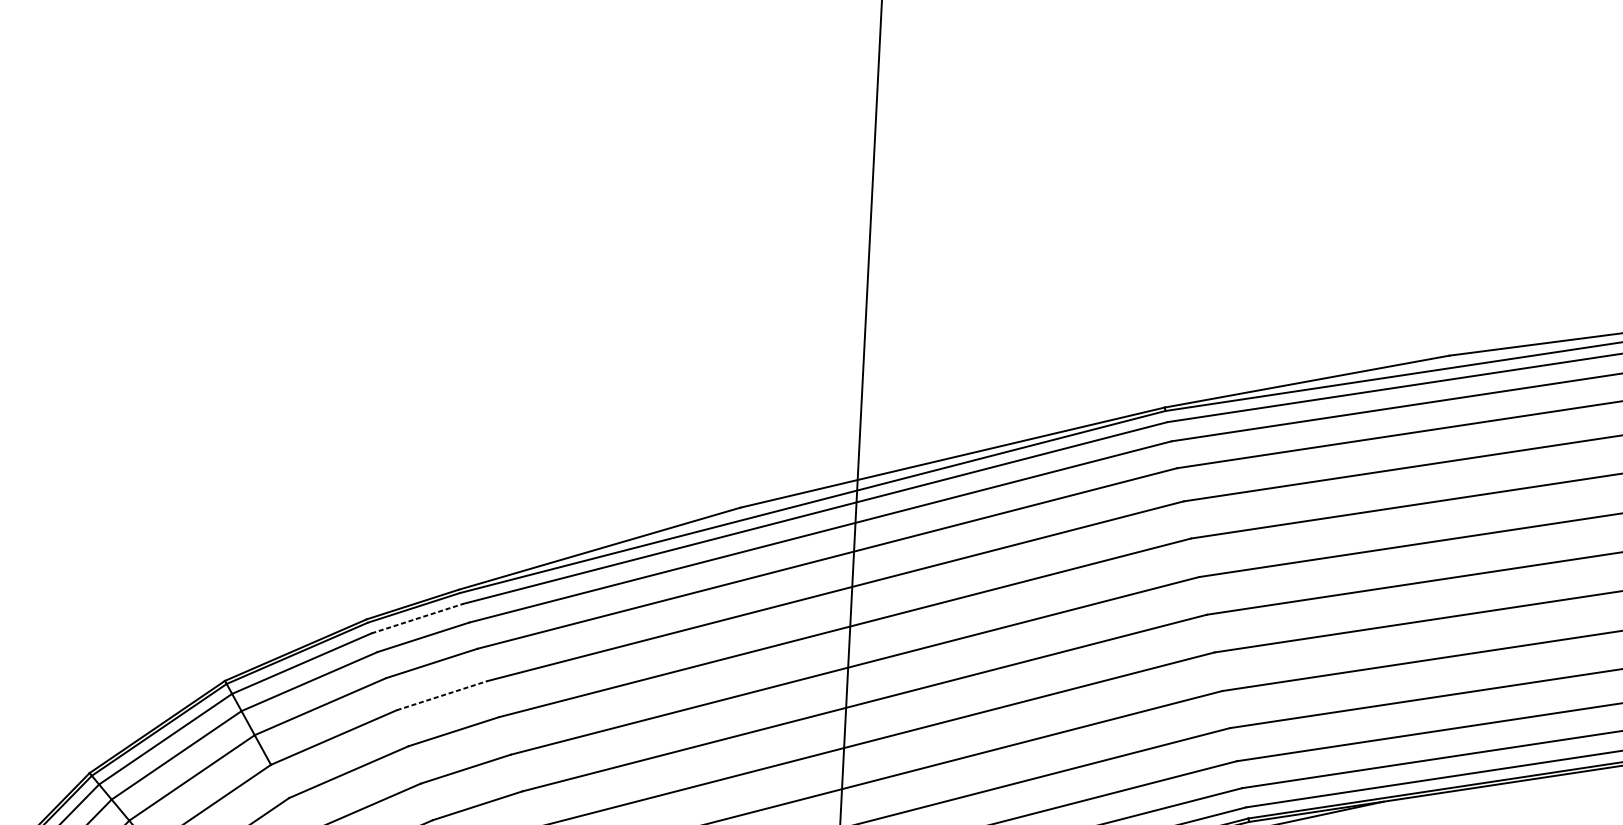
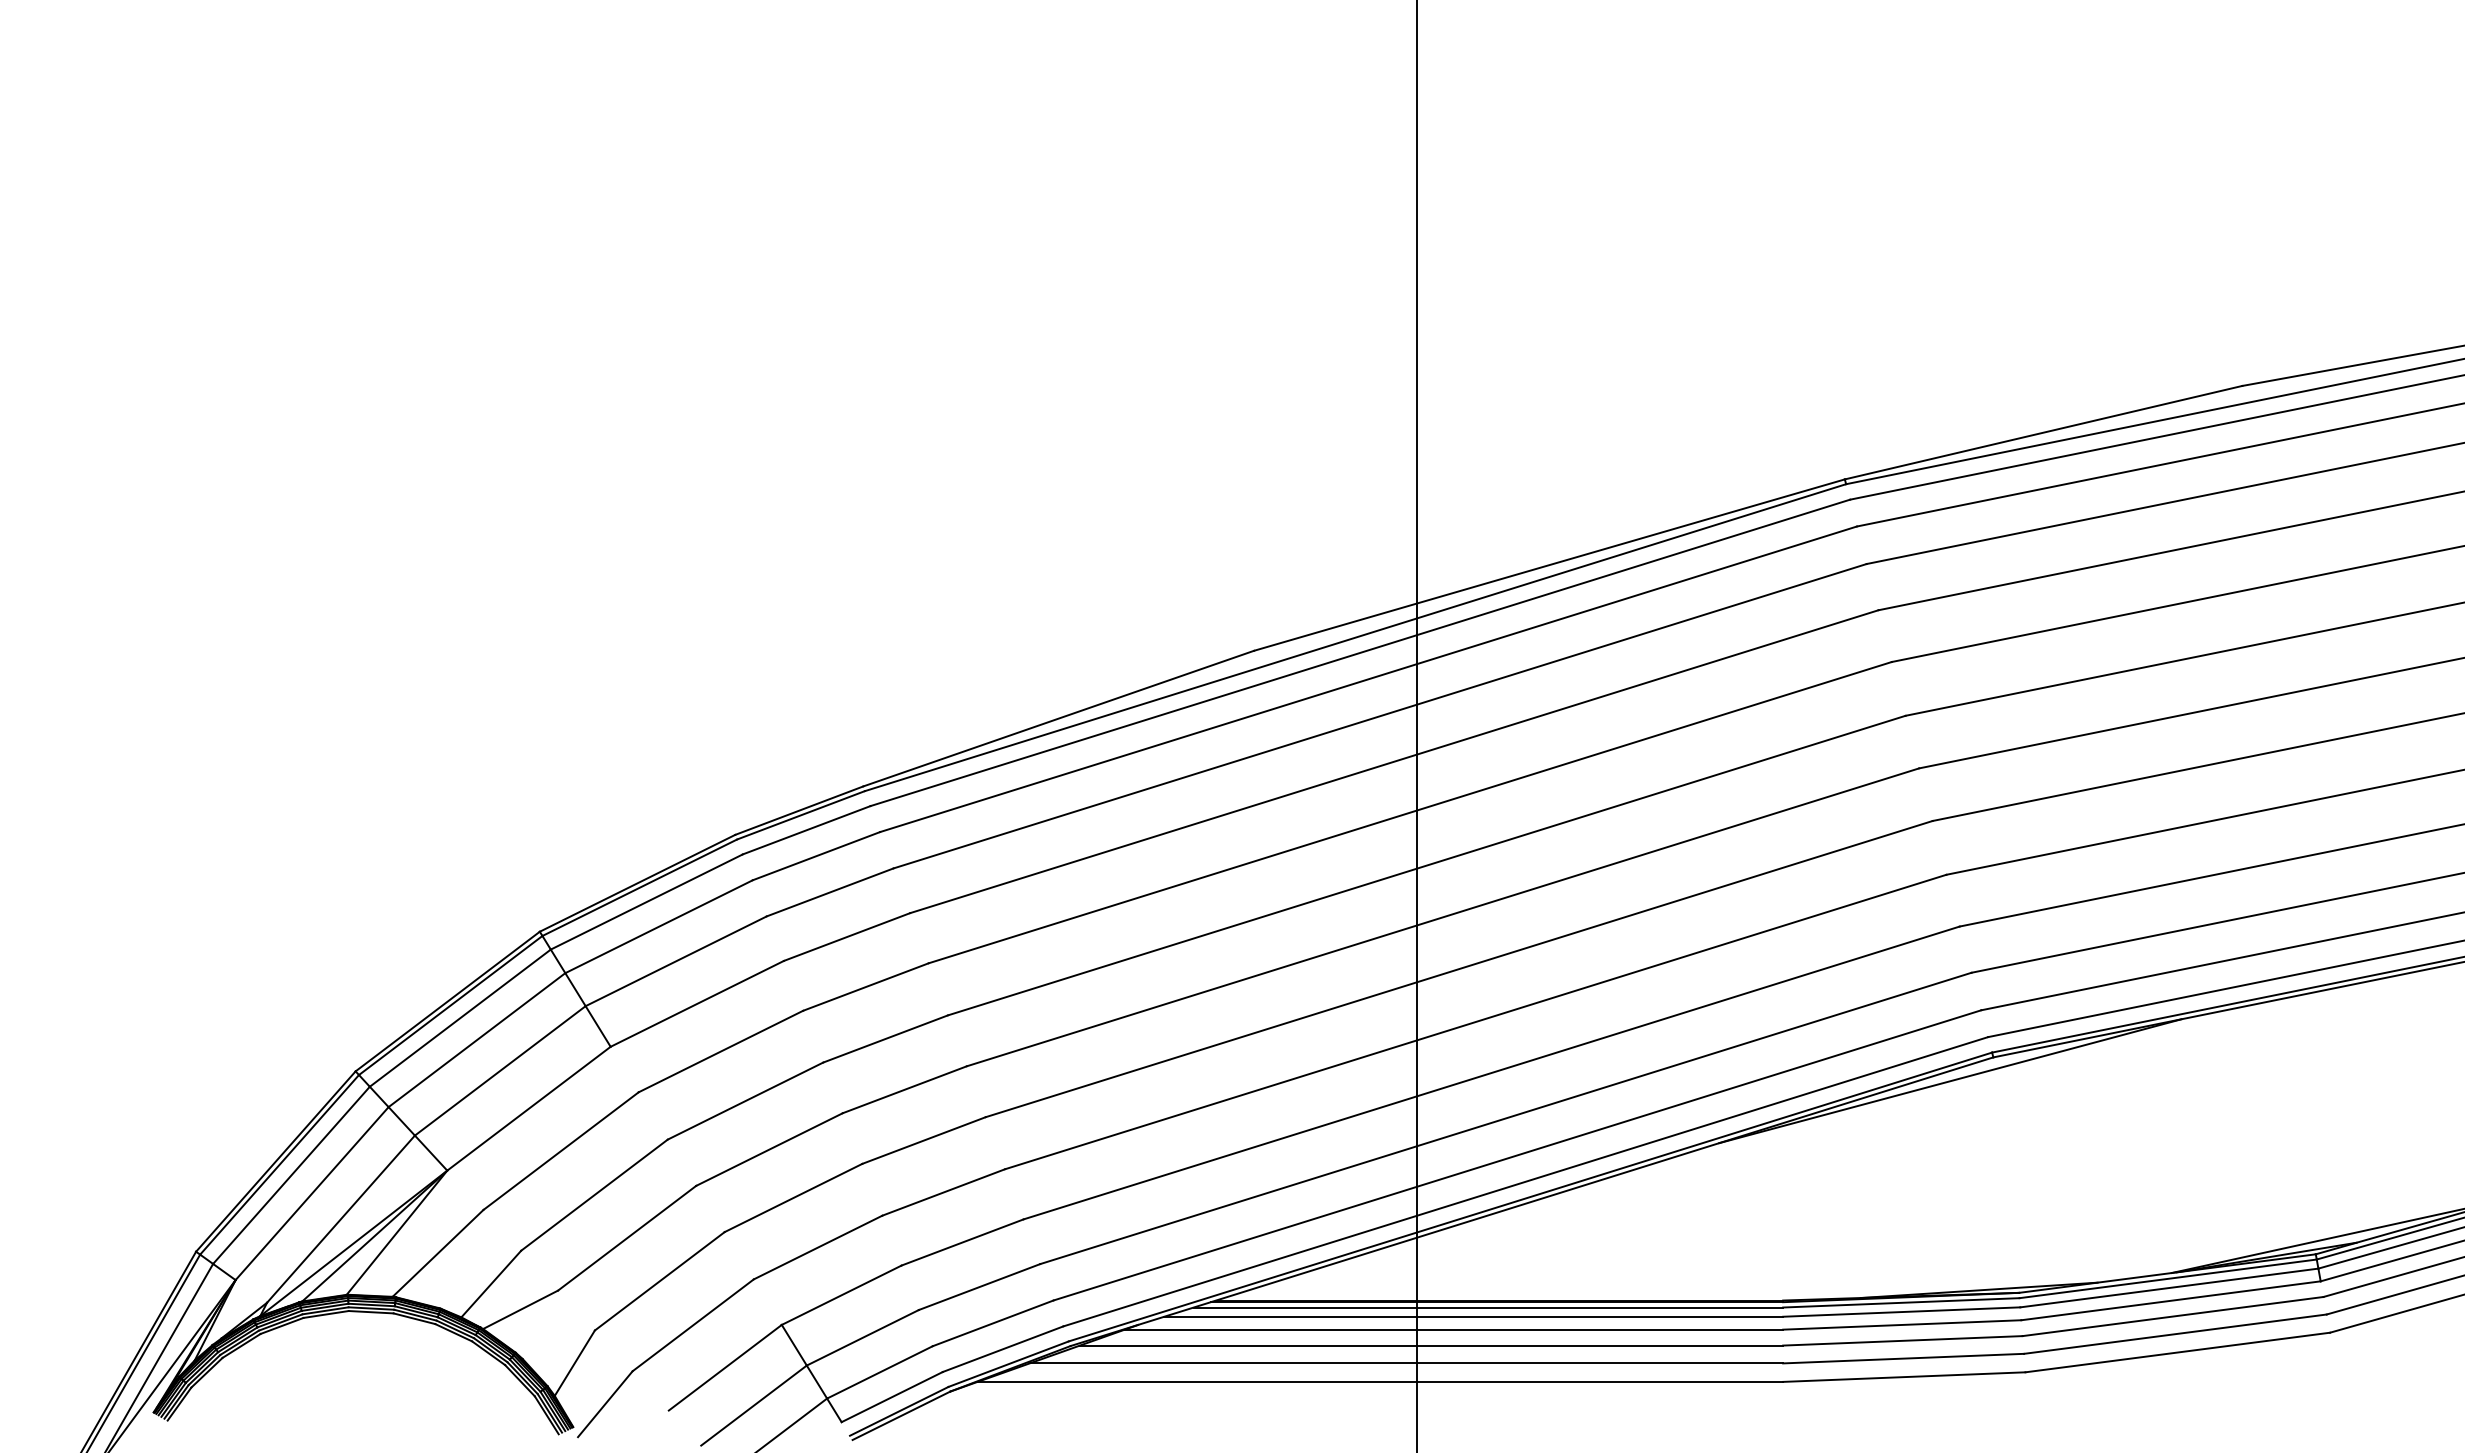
line: (418, 618) -> (807, 830), dashed -> solid
line: (442, 695) -> (847, 936), dashed -> solid

